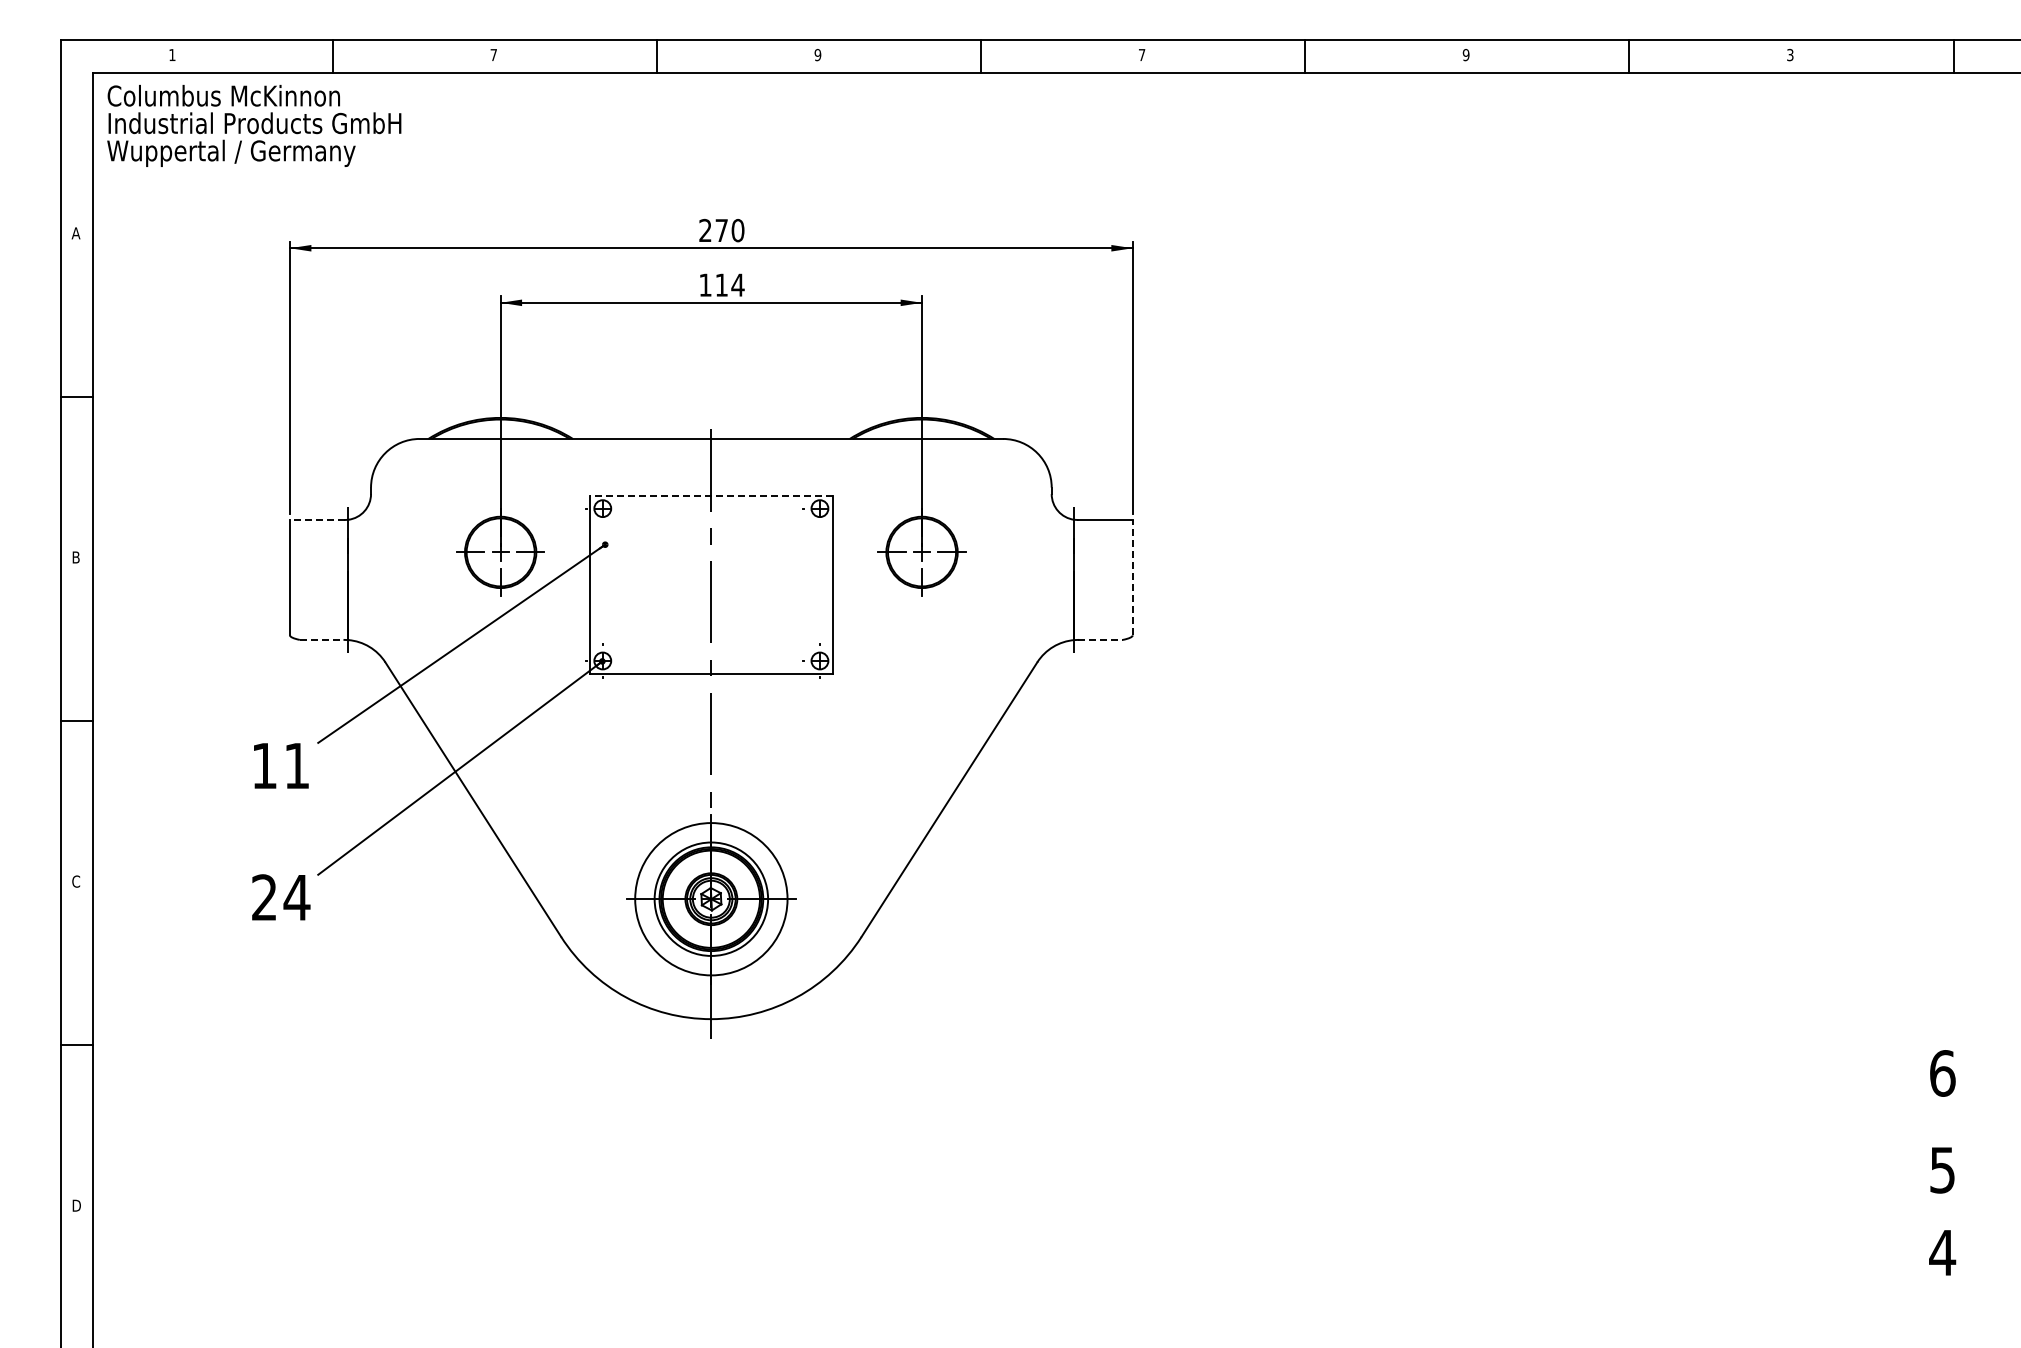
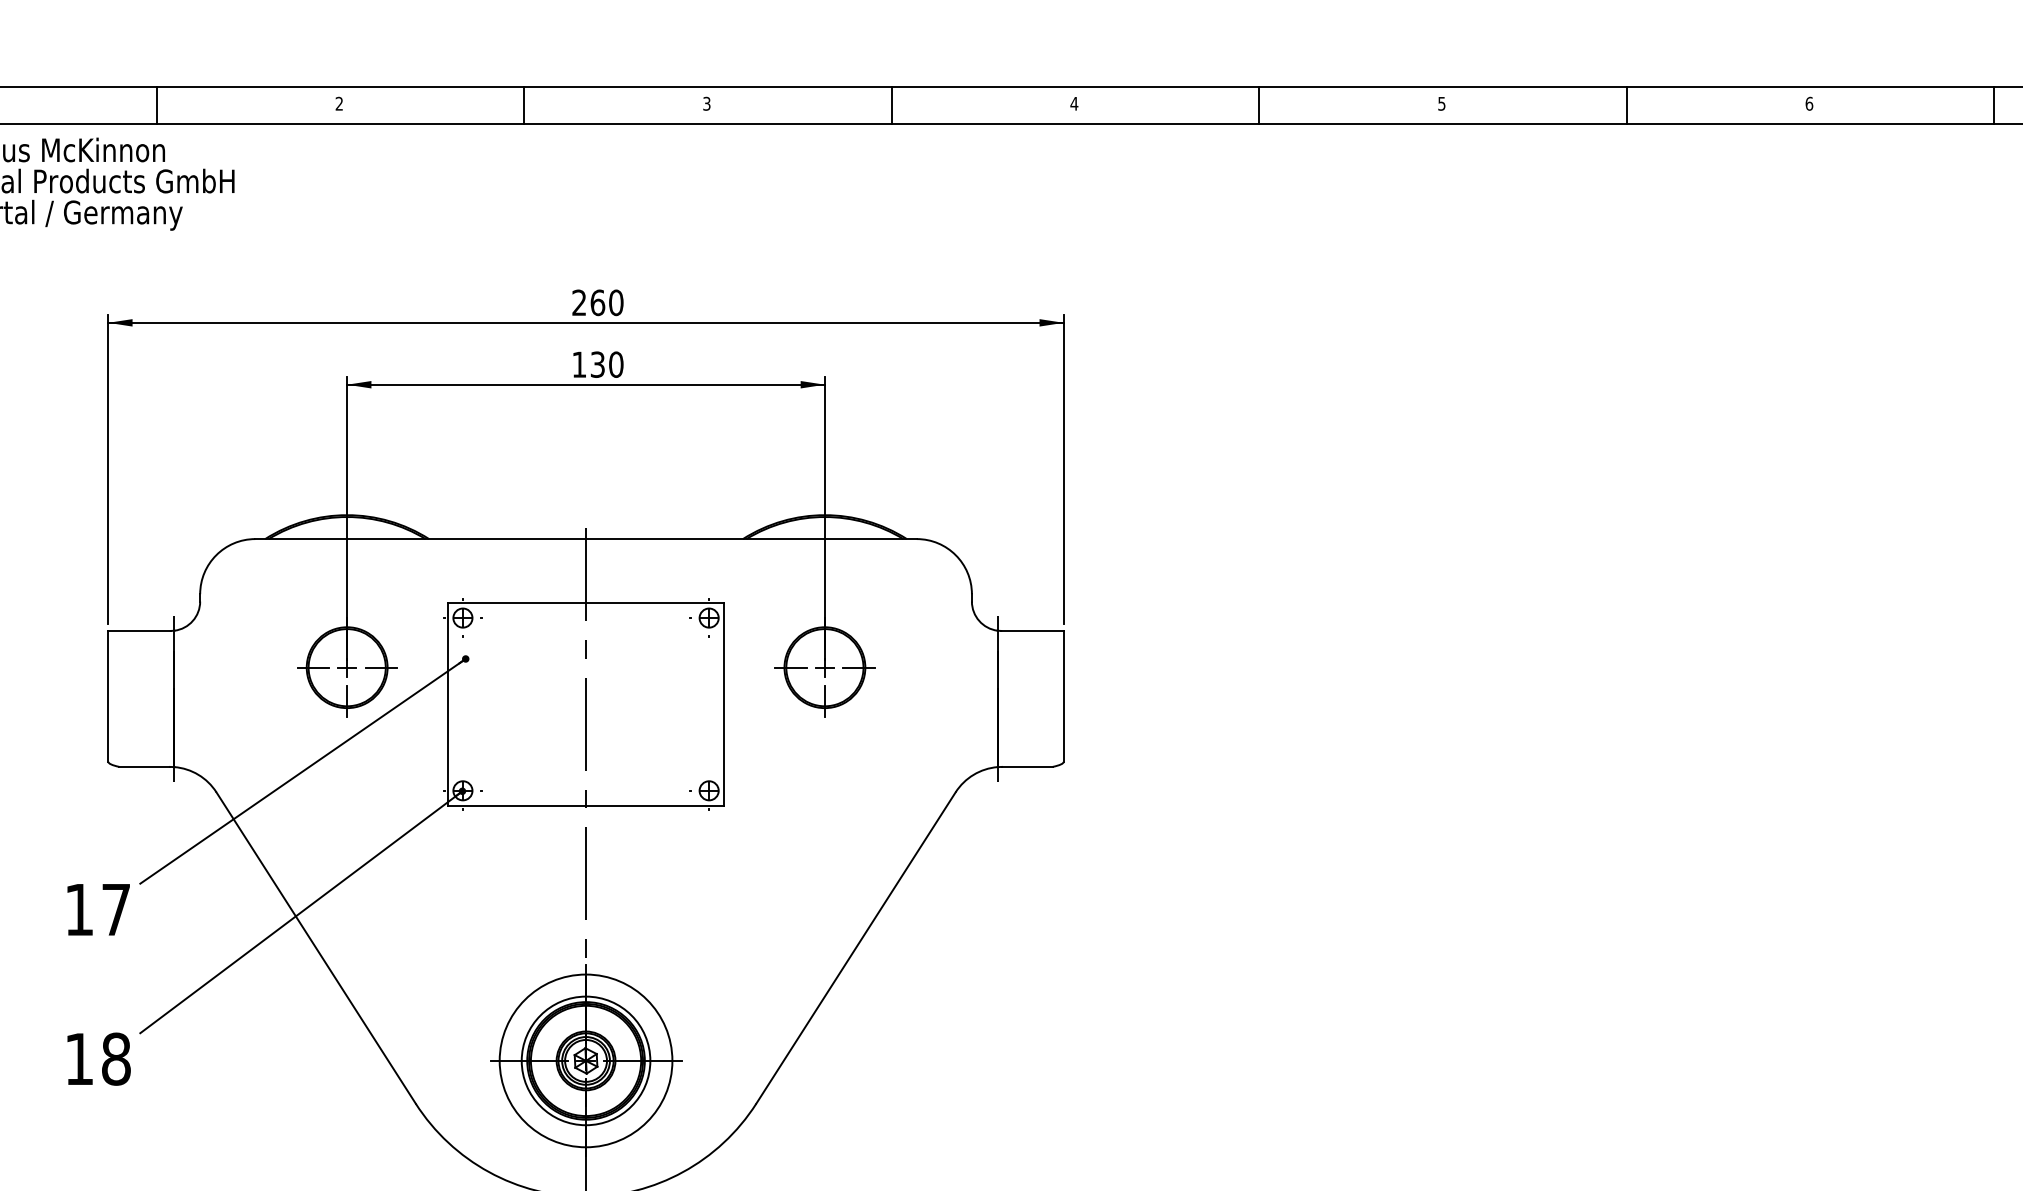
text: (493, 54) -> (339, 103), 7 -> 2
text: (817, 54) -> (706, 103), 9 -> 3
text: (1141, 54) -> (1073, 103), 7 -> 4
text: (1465, 54) -> (1441, 103), 9 -> 5
text: (1790, 55) -> (1809, 104), 3 -> 6
text: (721, 230) -> (597, 302), 270 -> 260
text: (729, 284) -> (606, 363), 114 -> 130
line: (711, 495) -> (586, 603), dashed -> solid
line: (317, 520) -> (139, 631), dashed -> solid
line: (1132, 577) -> (1063, 696), dashed -> solid
line: (322, 639) -> (145, 766), dashed -> solid
line: (1101, 639) -> (1028, 766), dashed -> solid
text: (297, 765) -> (116, 909), 11 -> 17
text: (281, 897) -> (98, 1058), 24 -> 18

